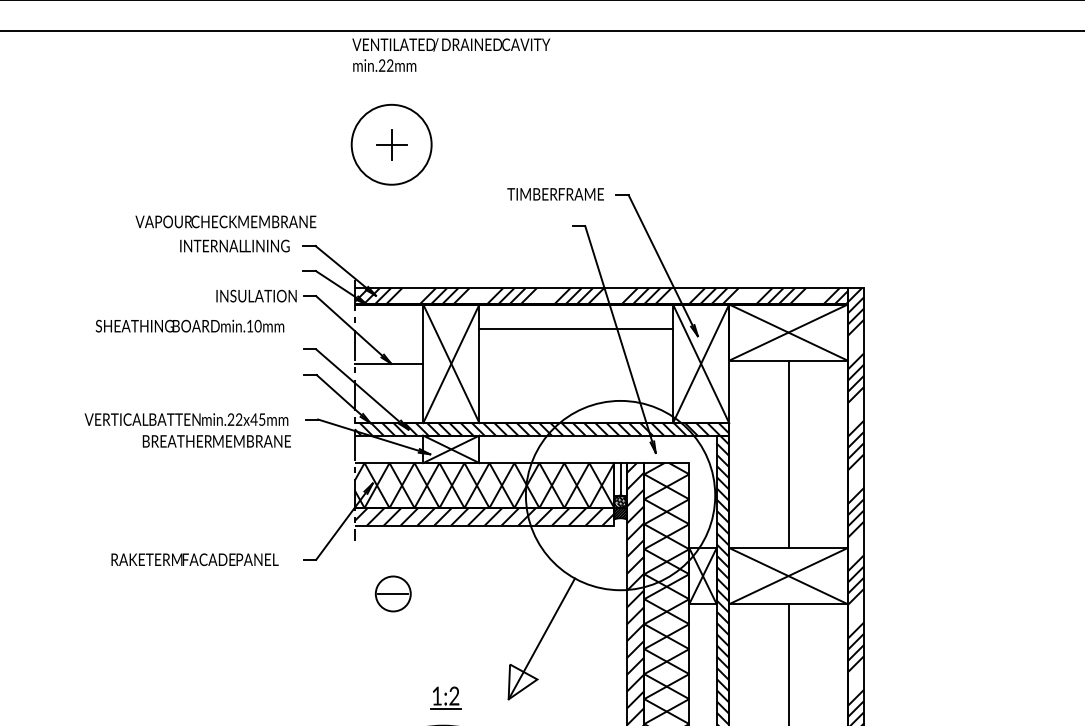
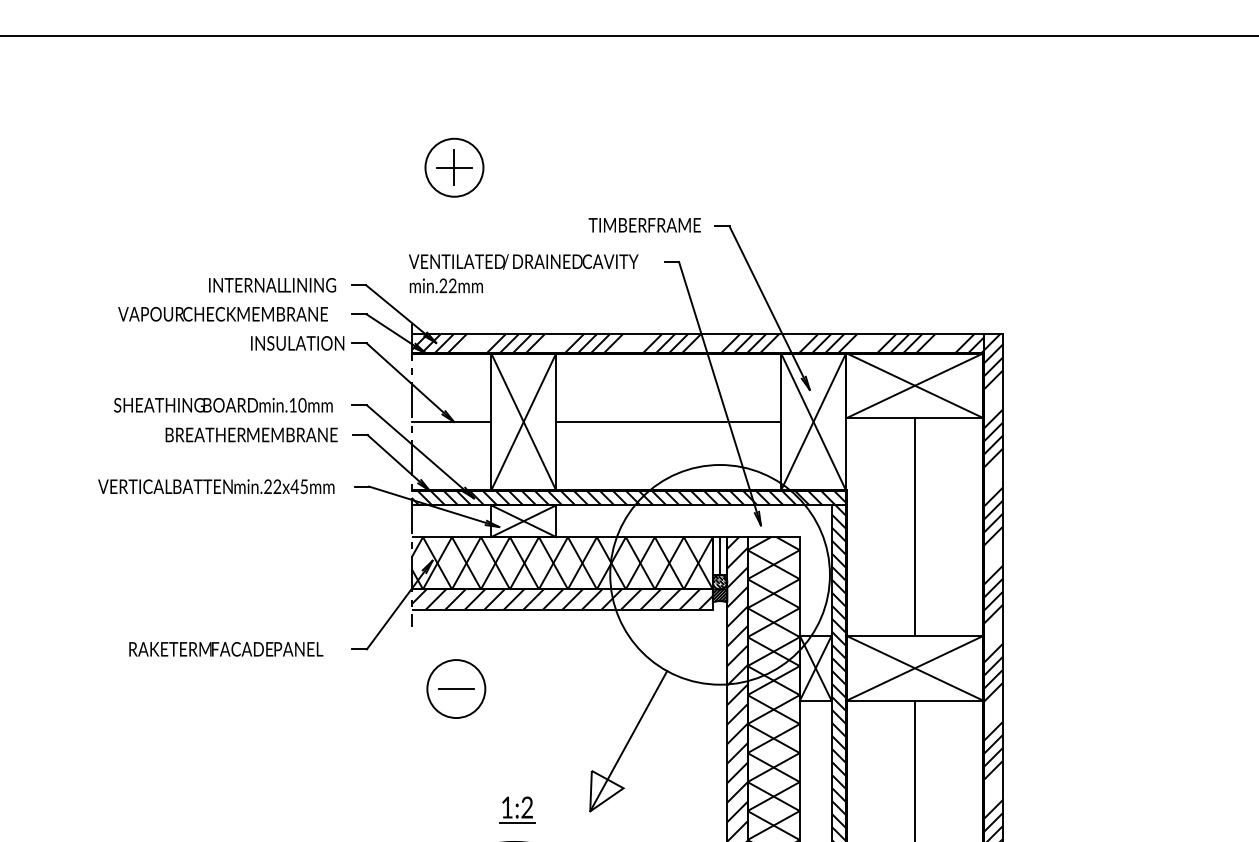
text: (451, 54) -> (523, 273), moved
circle: (391, 144) -> (454, 167), size x0.62
text: (225, 222) -> (222, 314), moved
text: (190, 325) -> (223, 404), moved
line: (576, 328) -> (668, 421), moved
text: (216, 440) -> (251, 434), moved
circle: (393, 594) -> (456, 689), size x1.43

